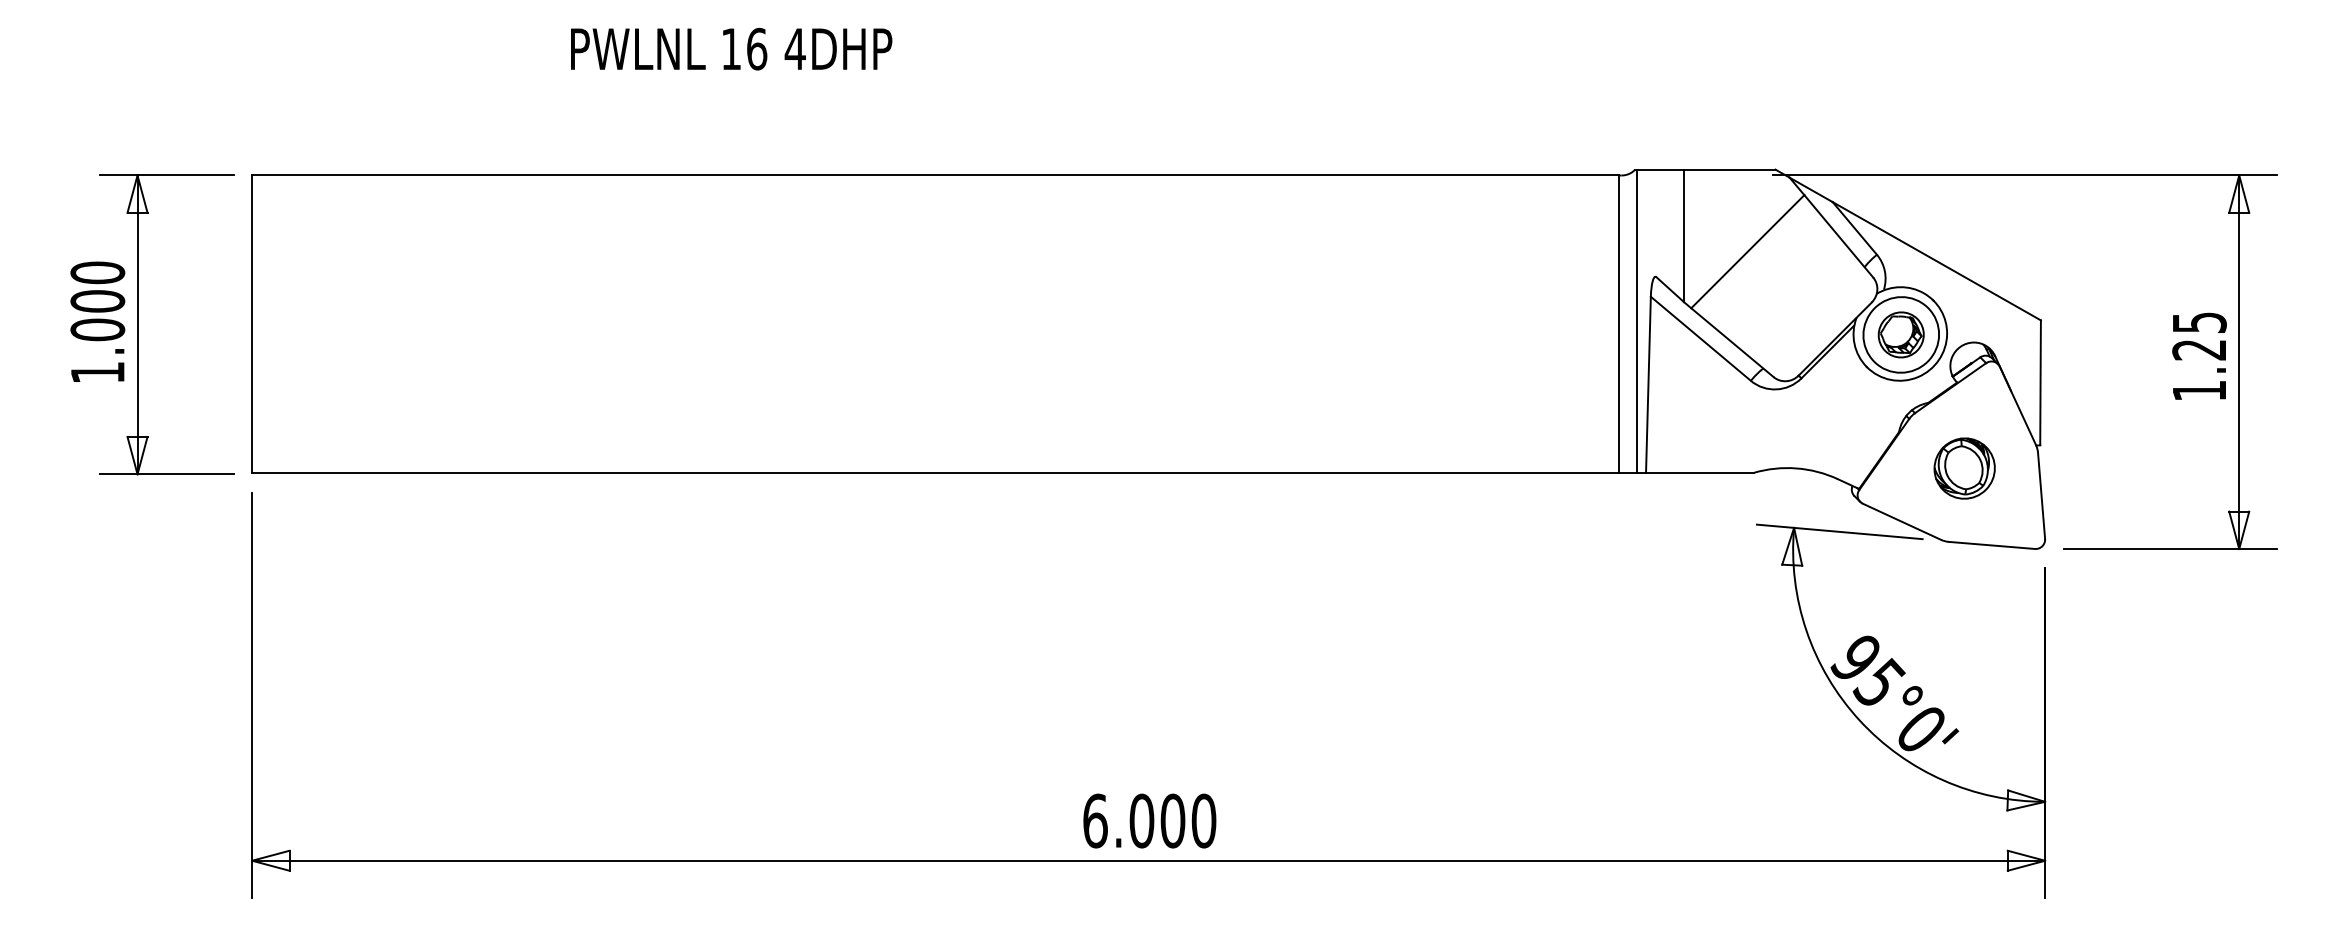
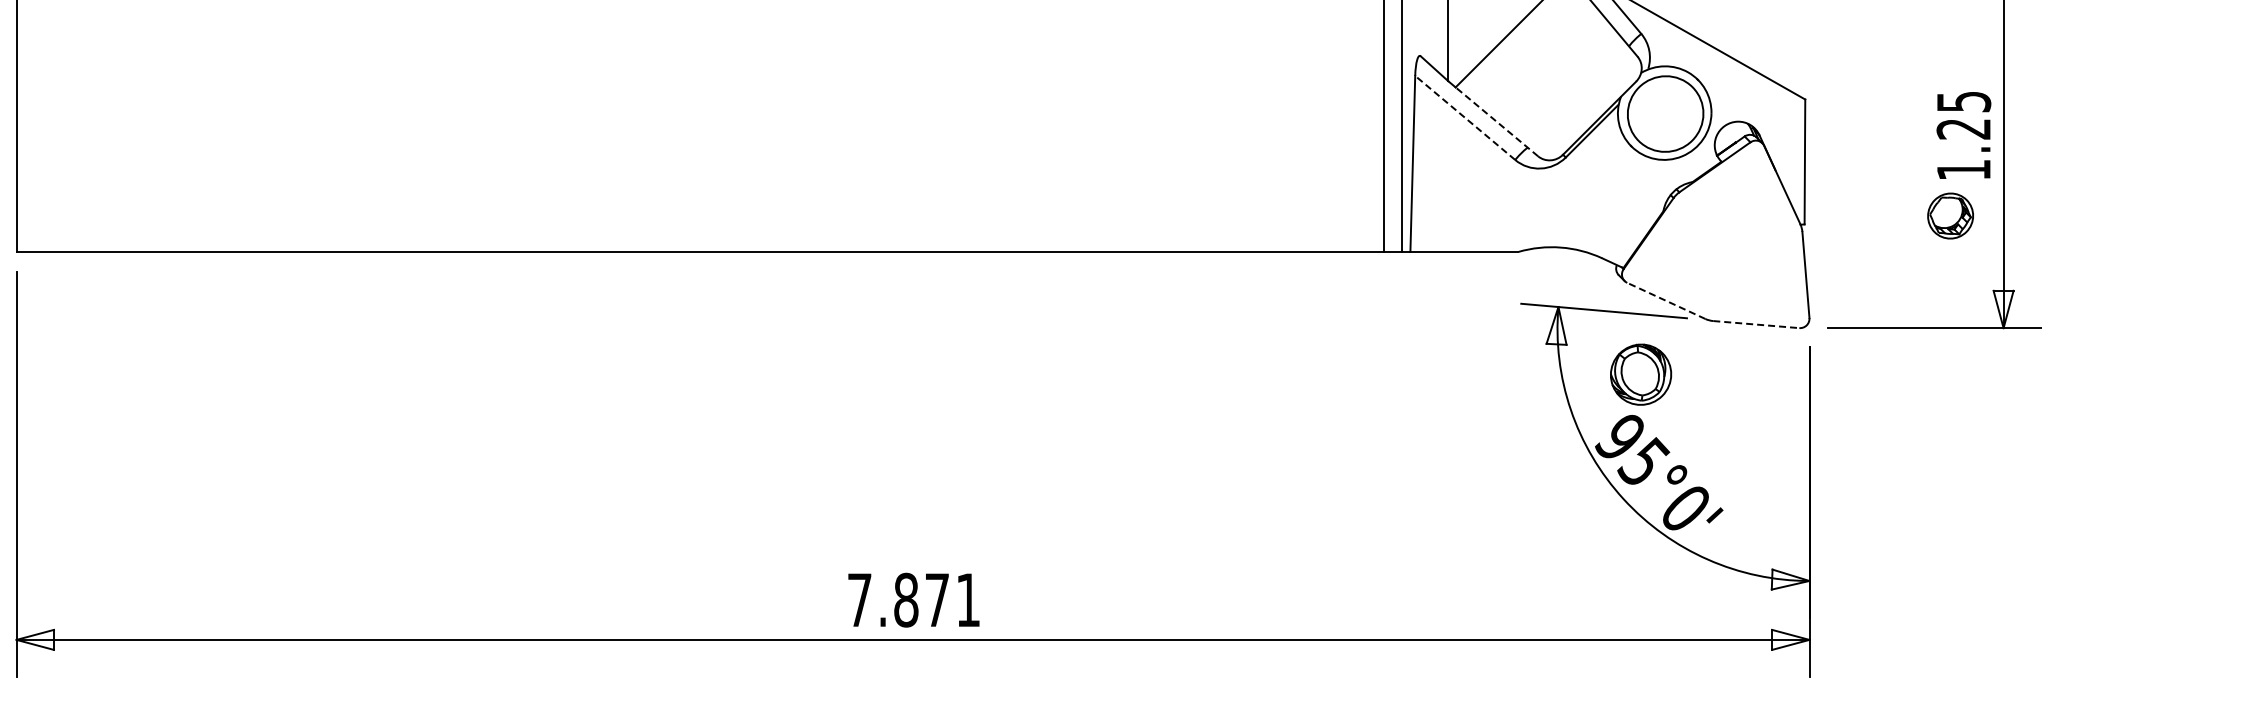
part: (1900, 334) -> (1949, 215), moved
line: (1700, 338) -> (1464, 117), solid -> dashed
line: (1732, 342) -> (1496, 121), solid -> dashed
part: (1964, 468) -> (1640, 374), moved
line: (1901, 521) -> (1665, 300), solid -> dashed
line: (1992, 545) -> (1756, 324), solid -> dashed
text: (1149, 820) -> (913, 599), 6.000 -> 7.871

